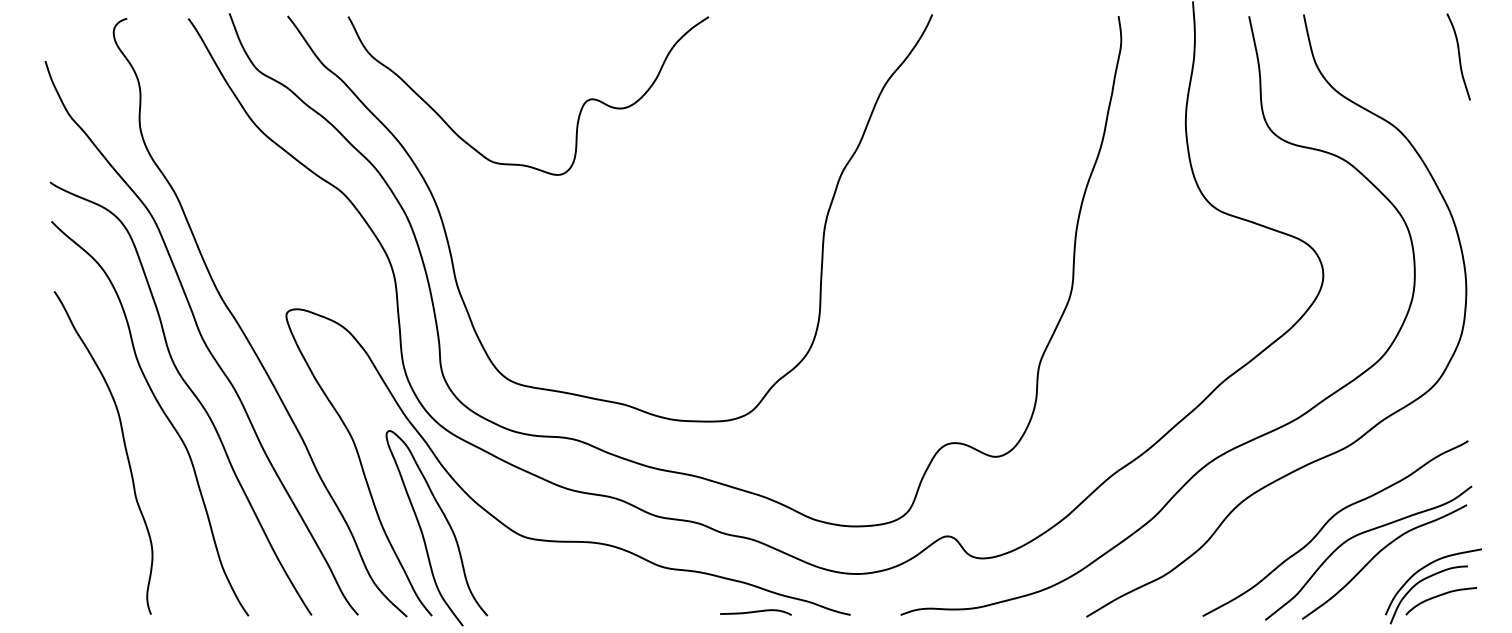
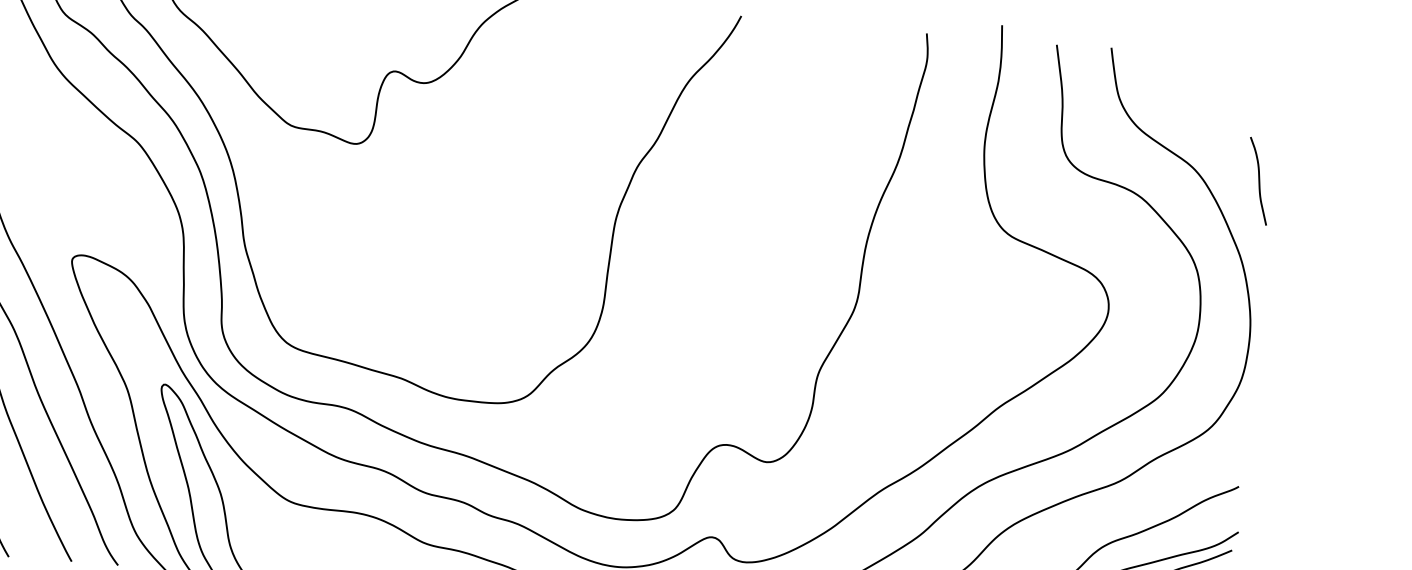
curve: (1458, 56) -> (1258, 180), moved

